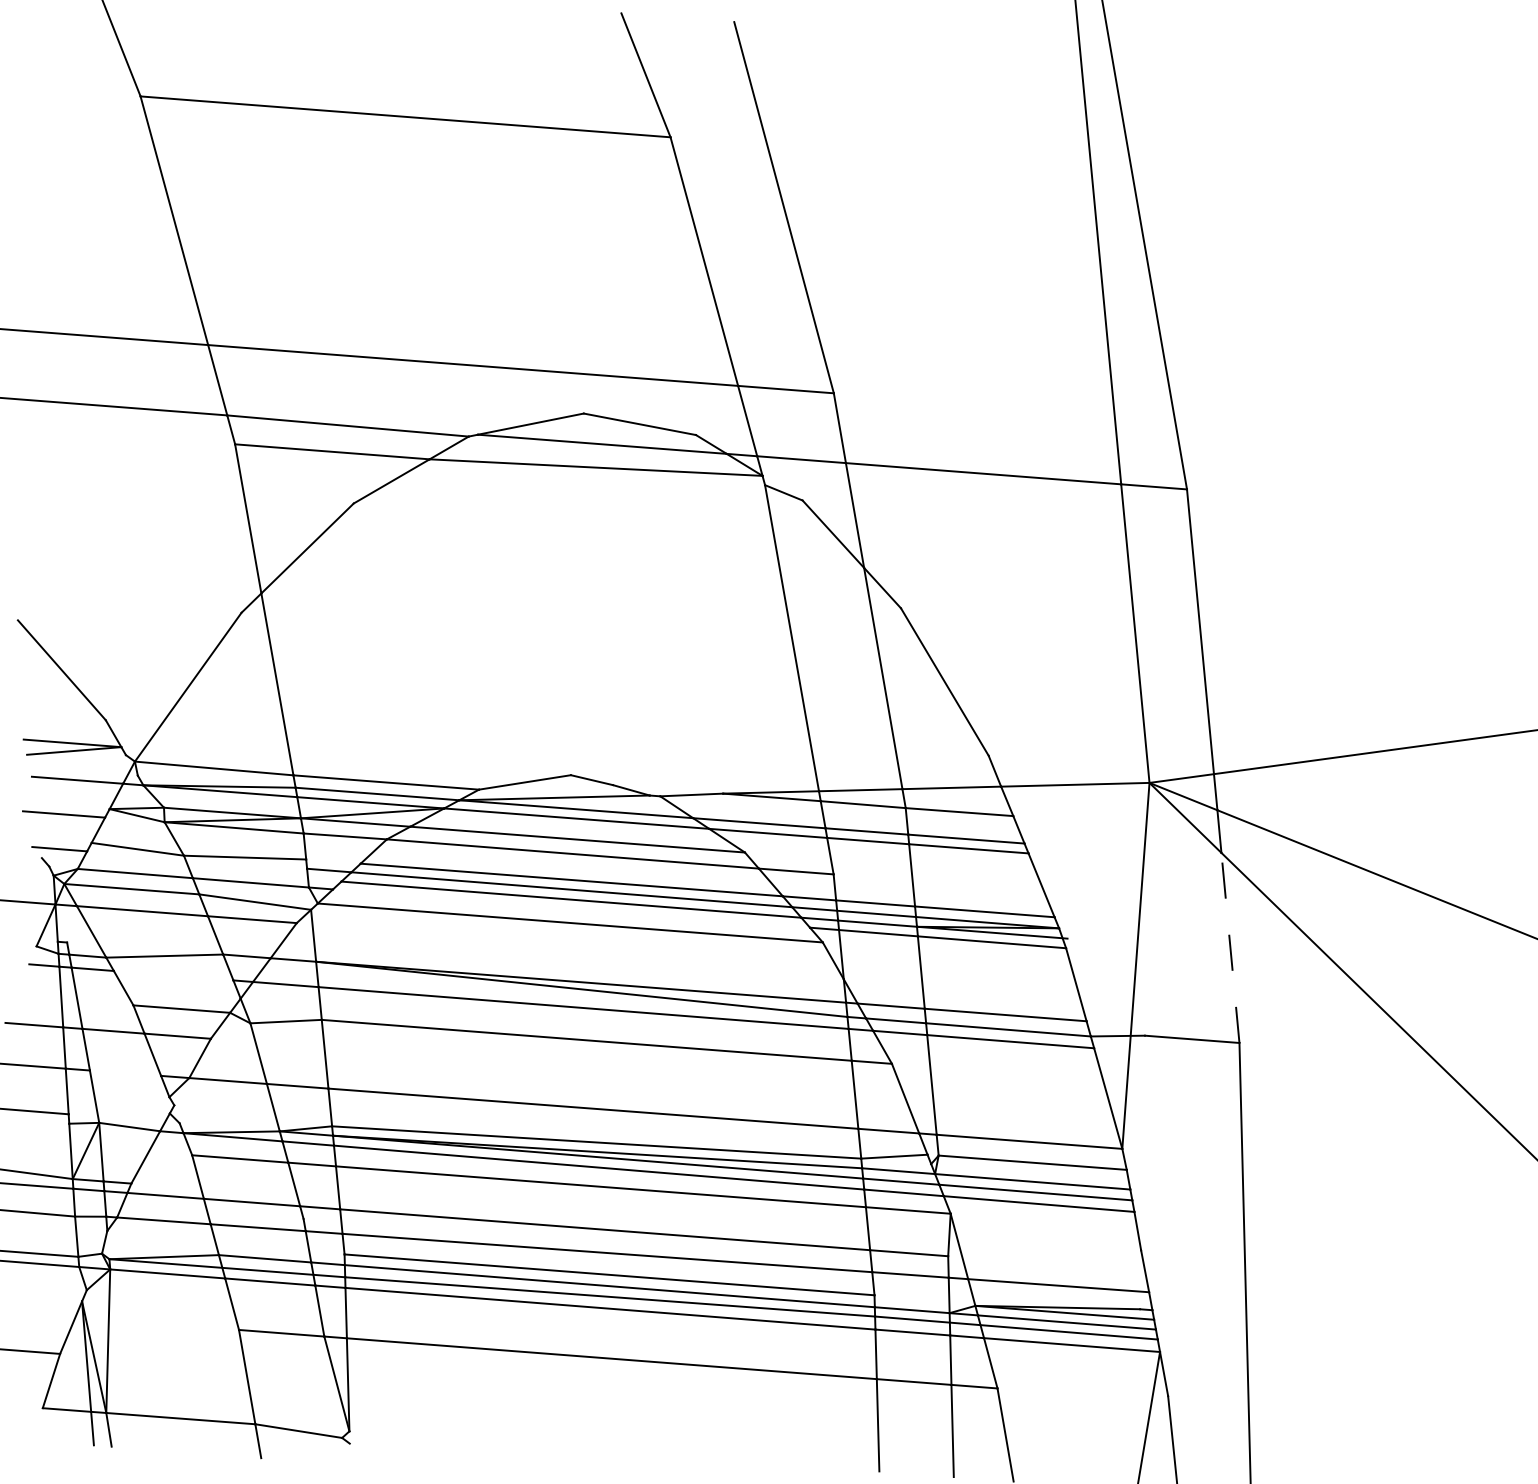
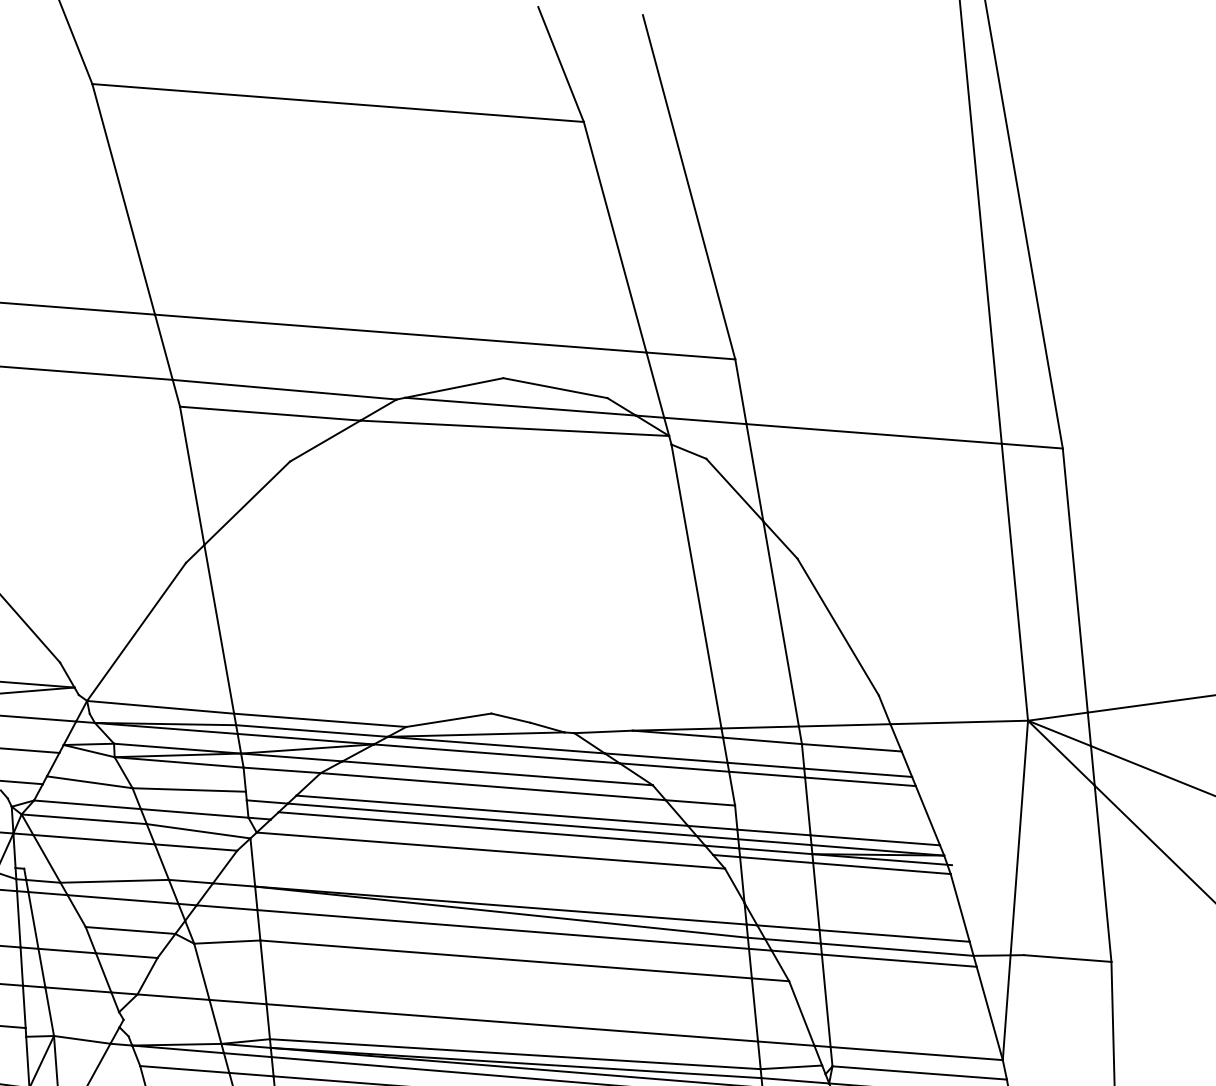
line: (1230, 947) -> (1103, 873), dashed -> solid
line: (173, 975) -> (122, 899), added
line: (125, 1072) -> (78, 989), added

